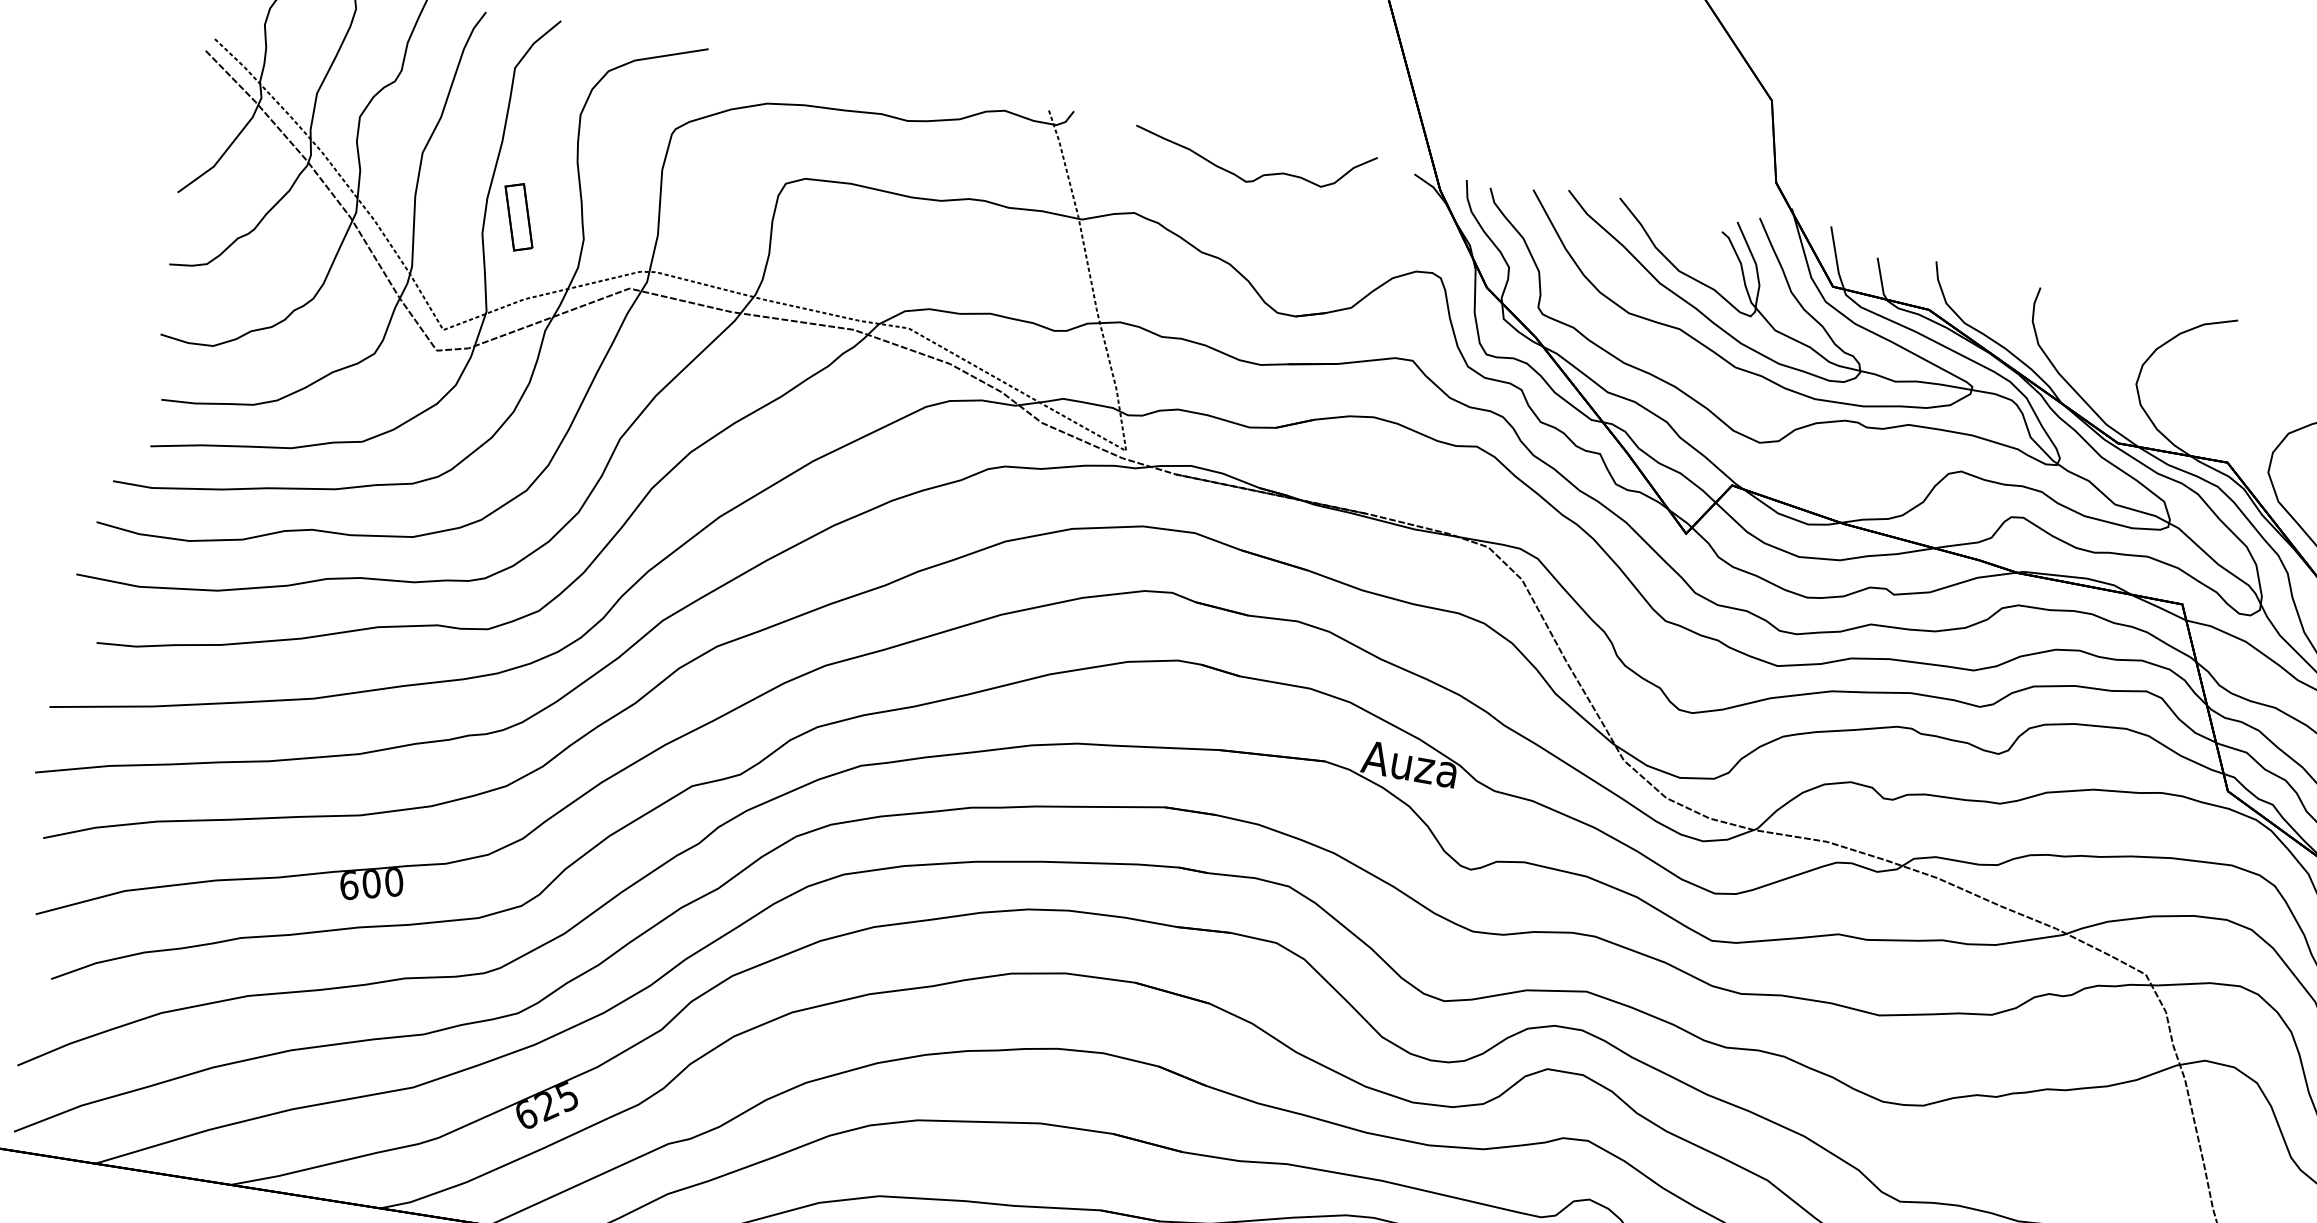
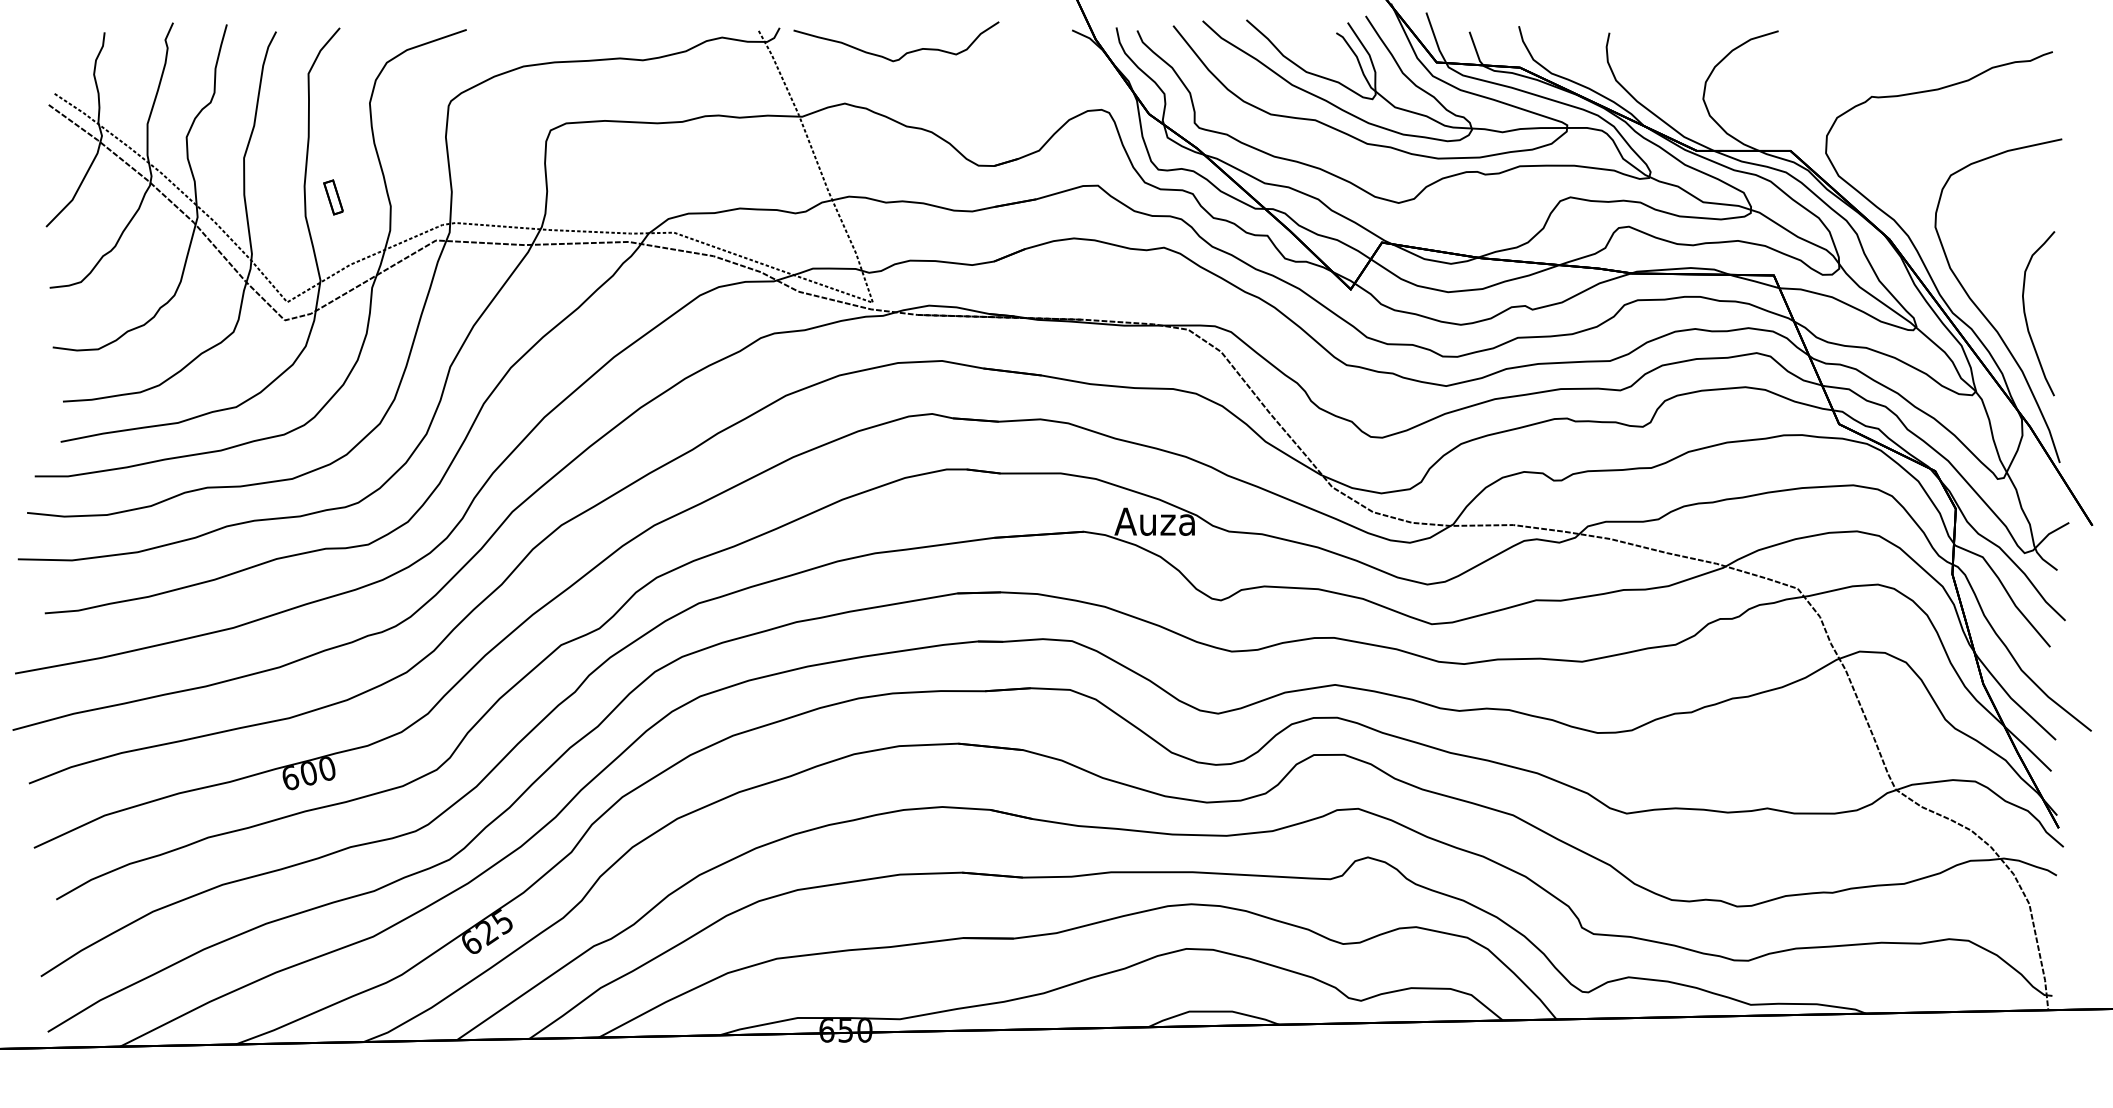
curve: (1260, 175) -> (904, 53), moved
part: (518, 217) -> (333, 197), size x0.6

